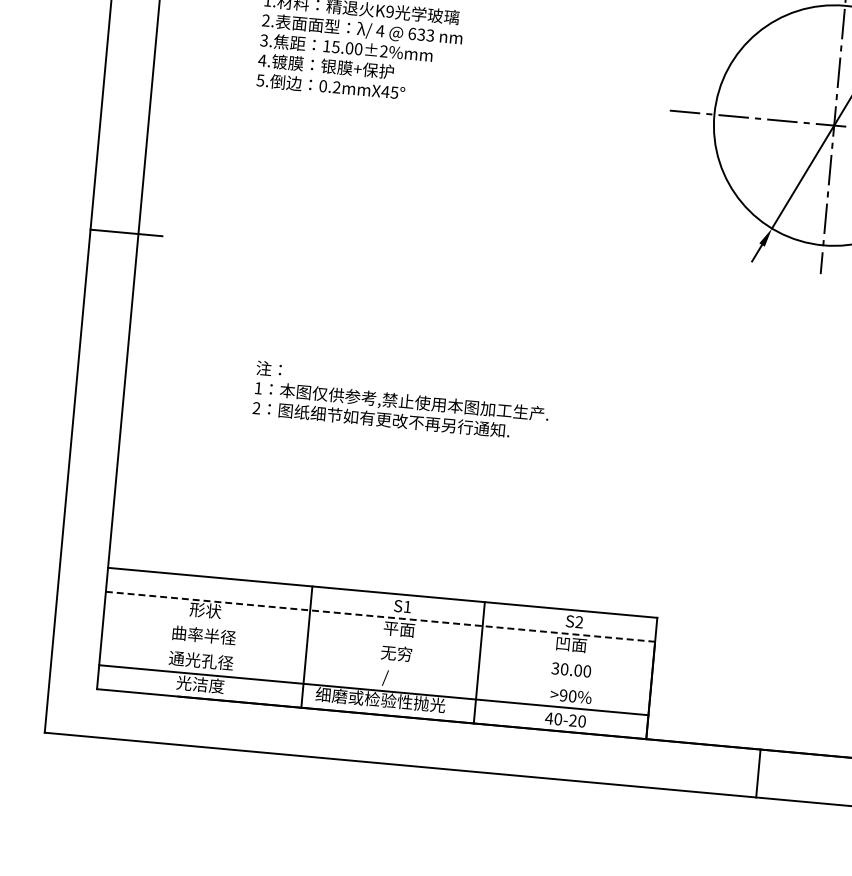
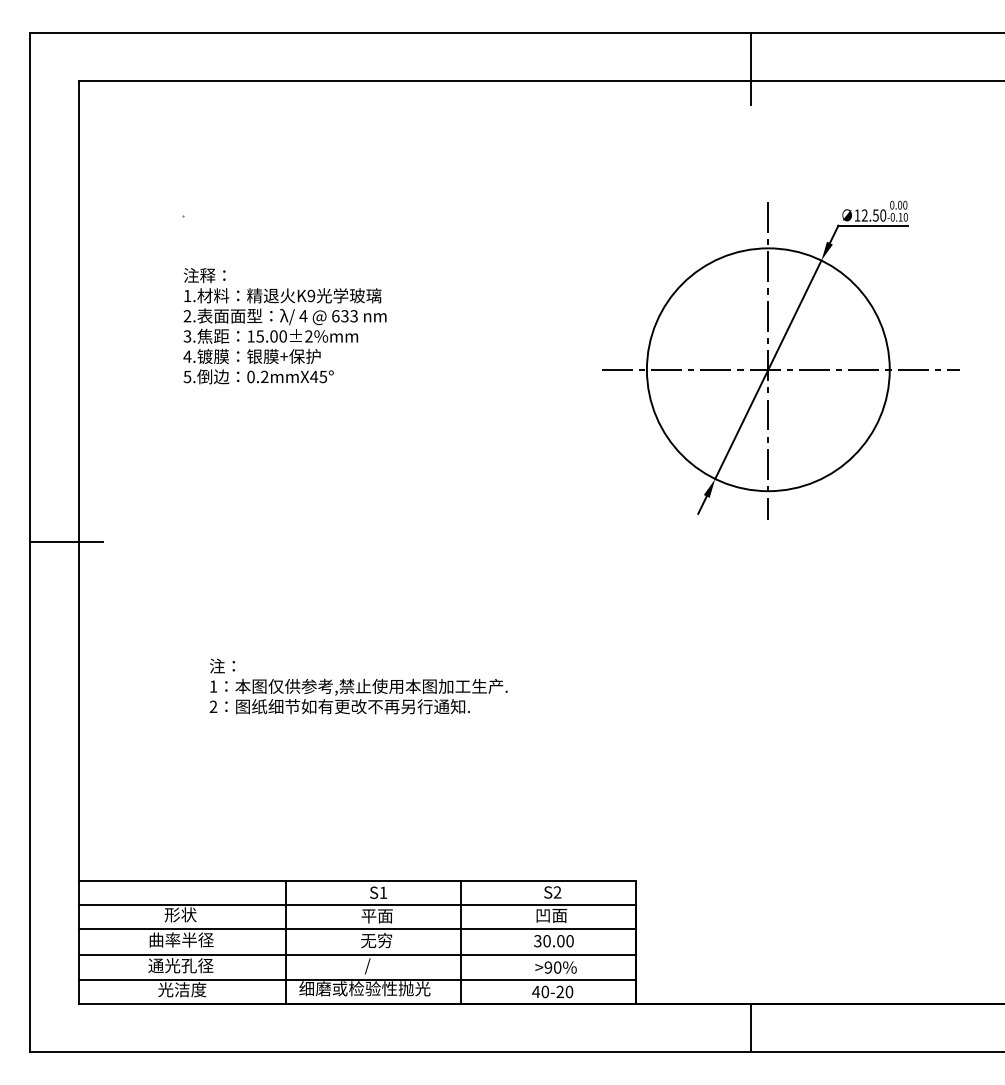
line: (380, 617) -> (357, 905), dashed -> solid
line: (377, 640) -> (356, 929), added
line: (375, 666) -> (356, 955), added

